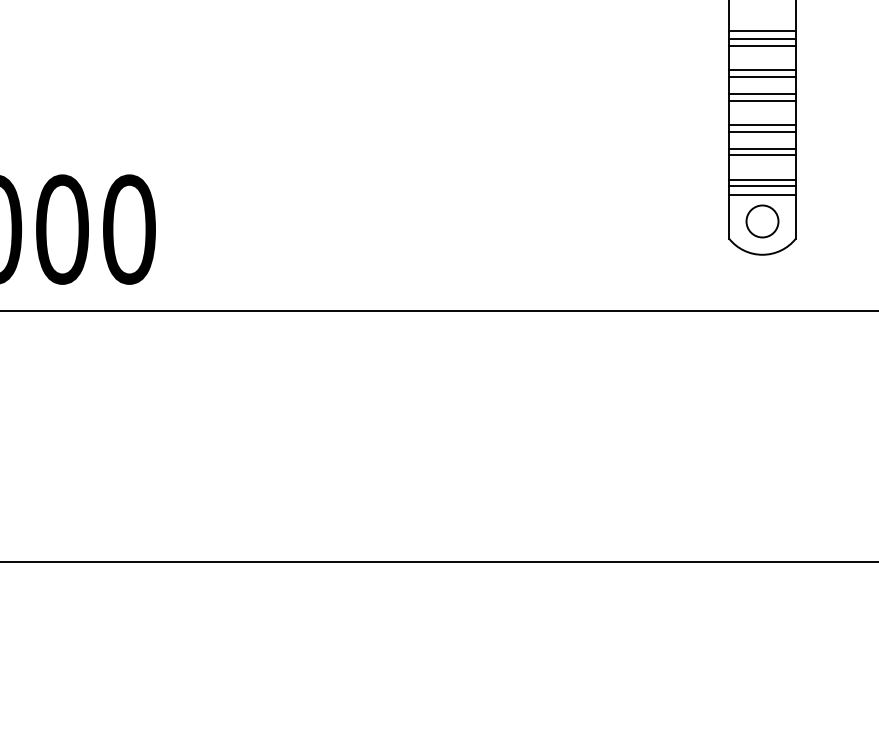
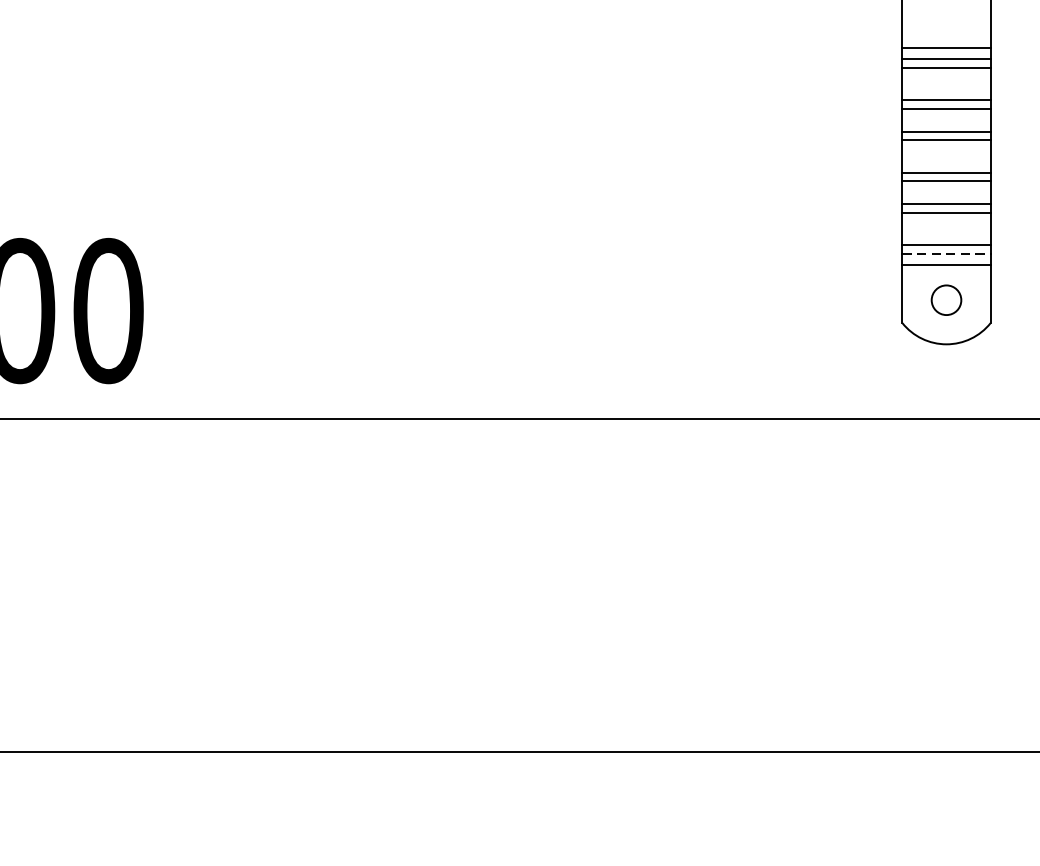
line: (763, 186) -> (947, 253), solid -> dashed
circle: (762, 221) -> (946, 300), size x0.7

